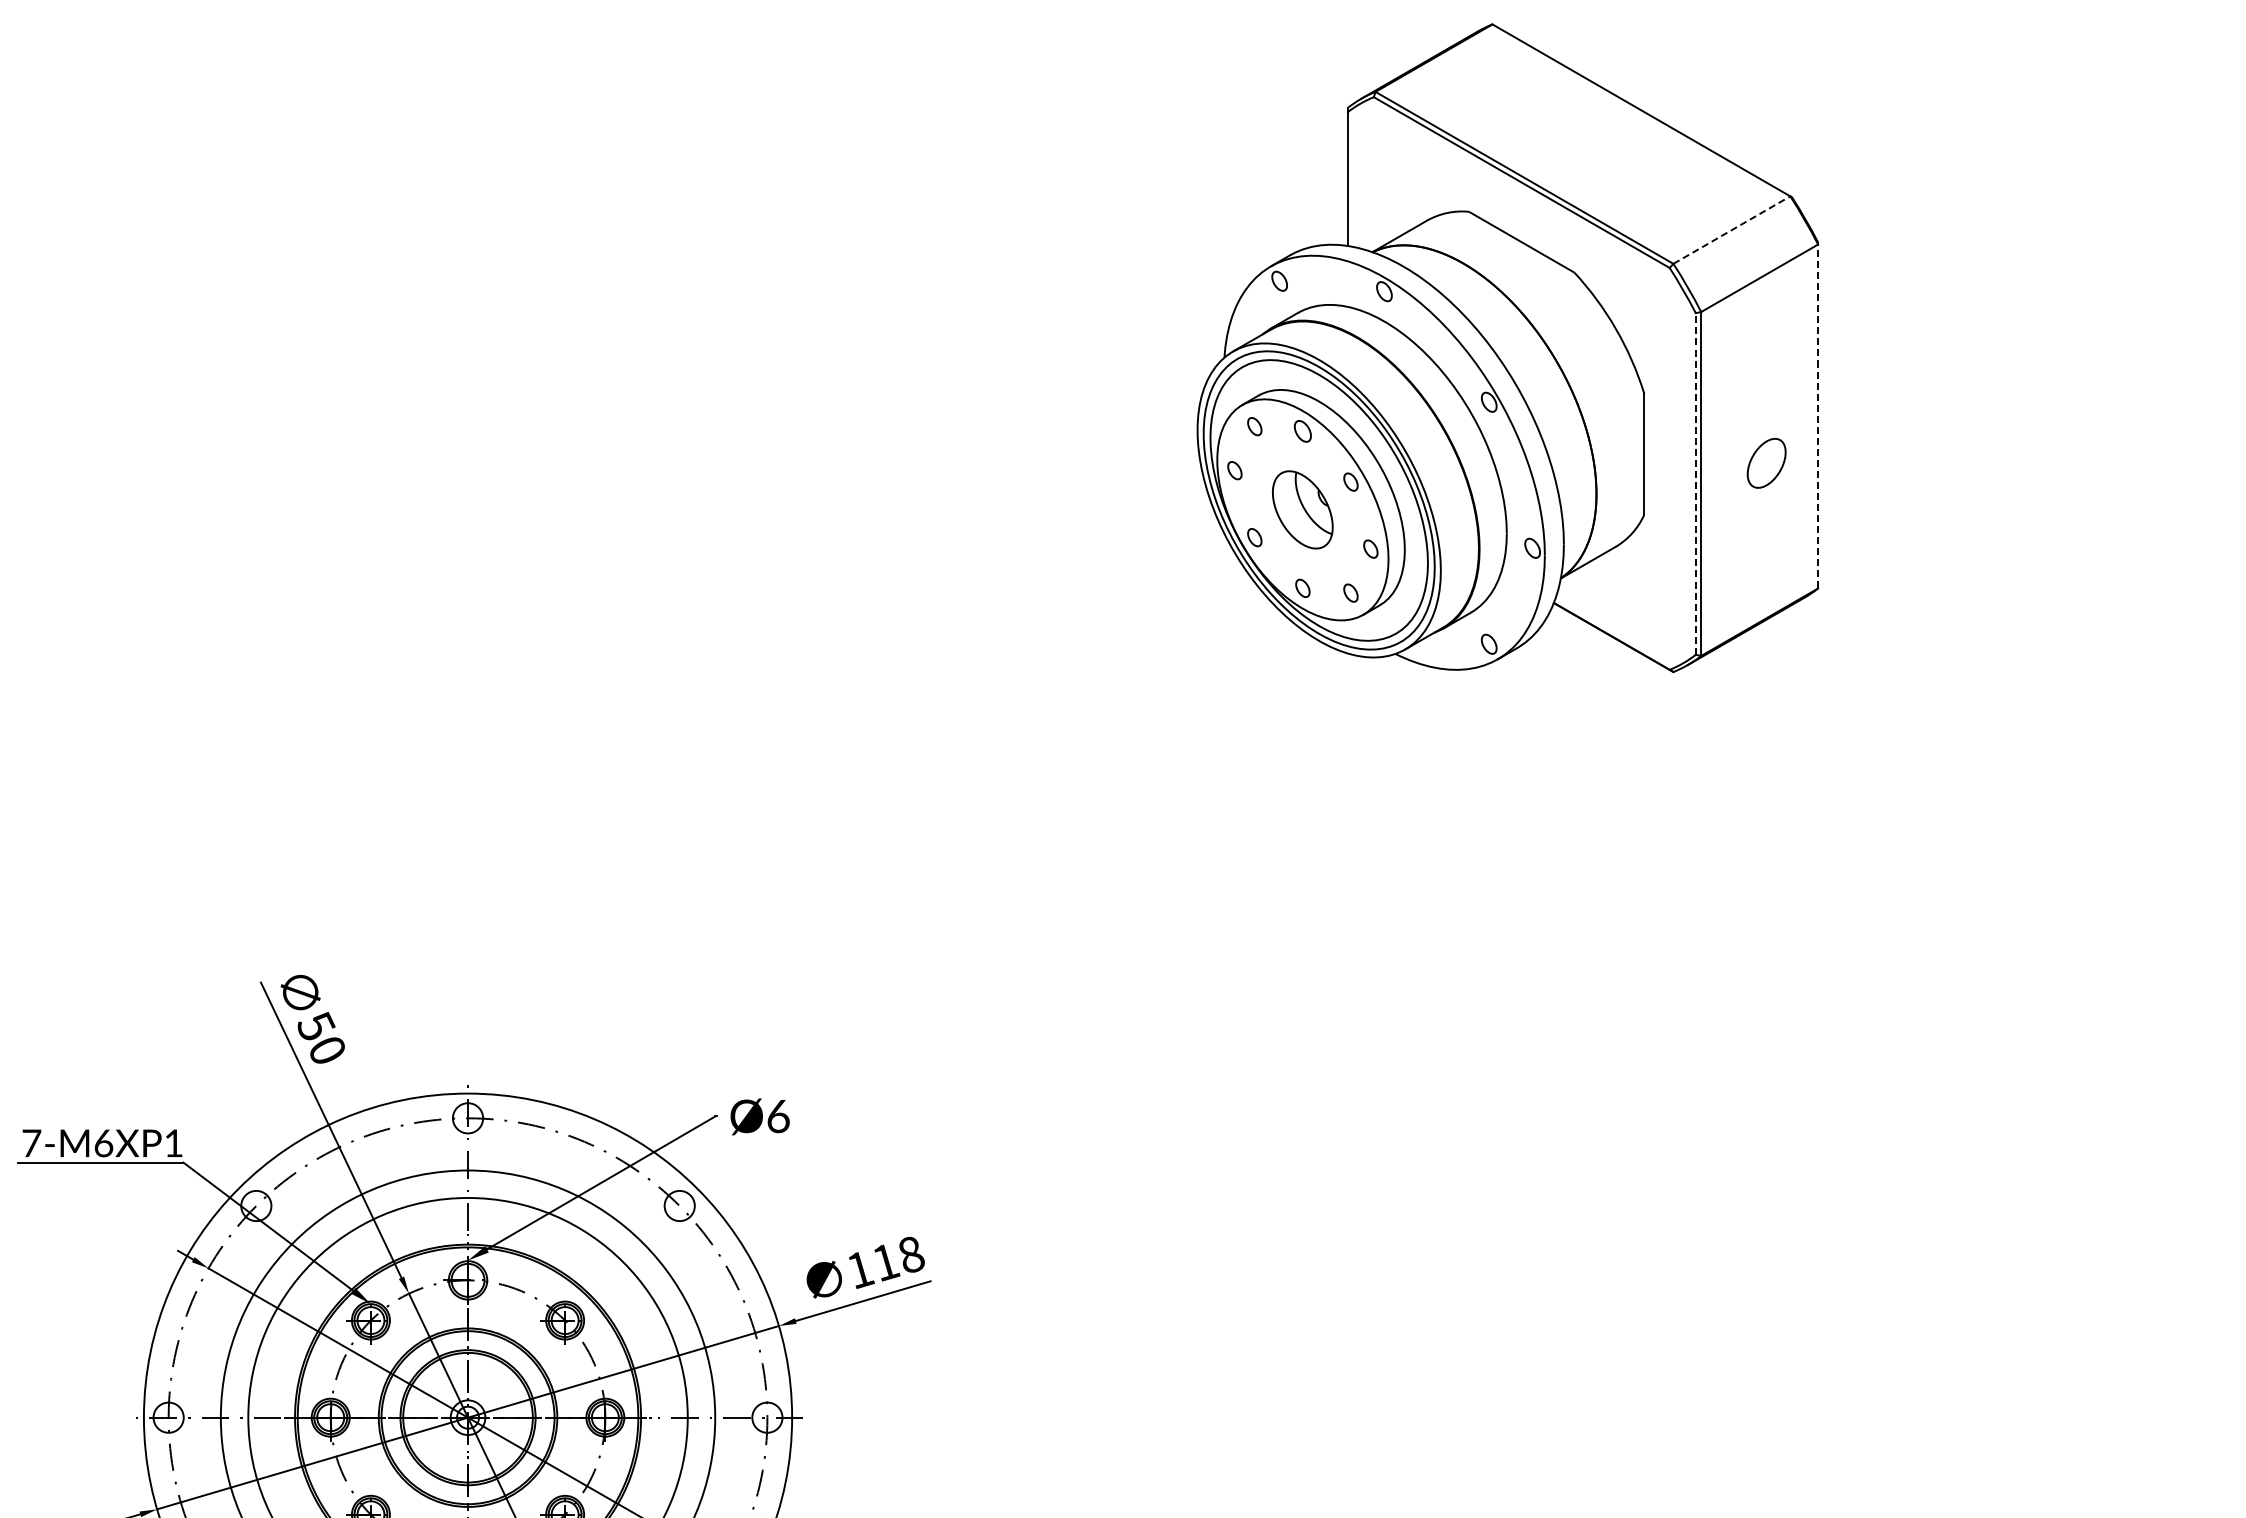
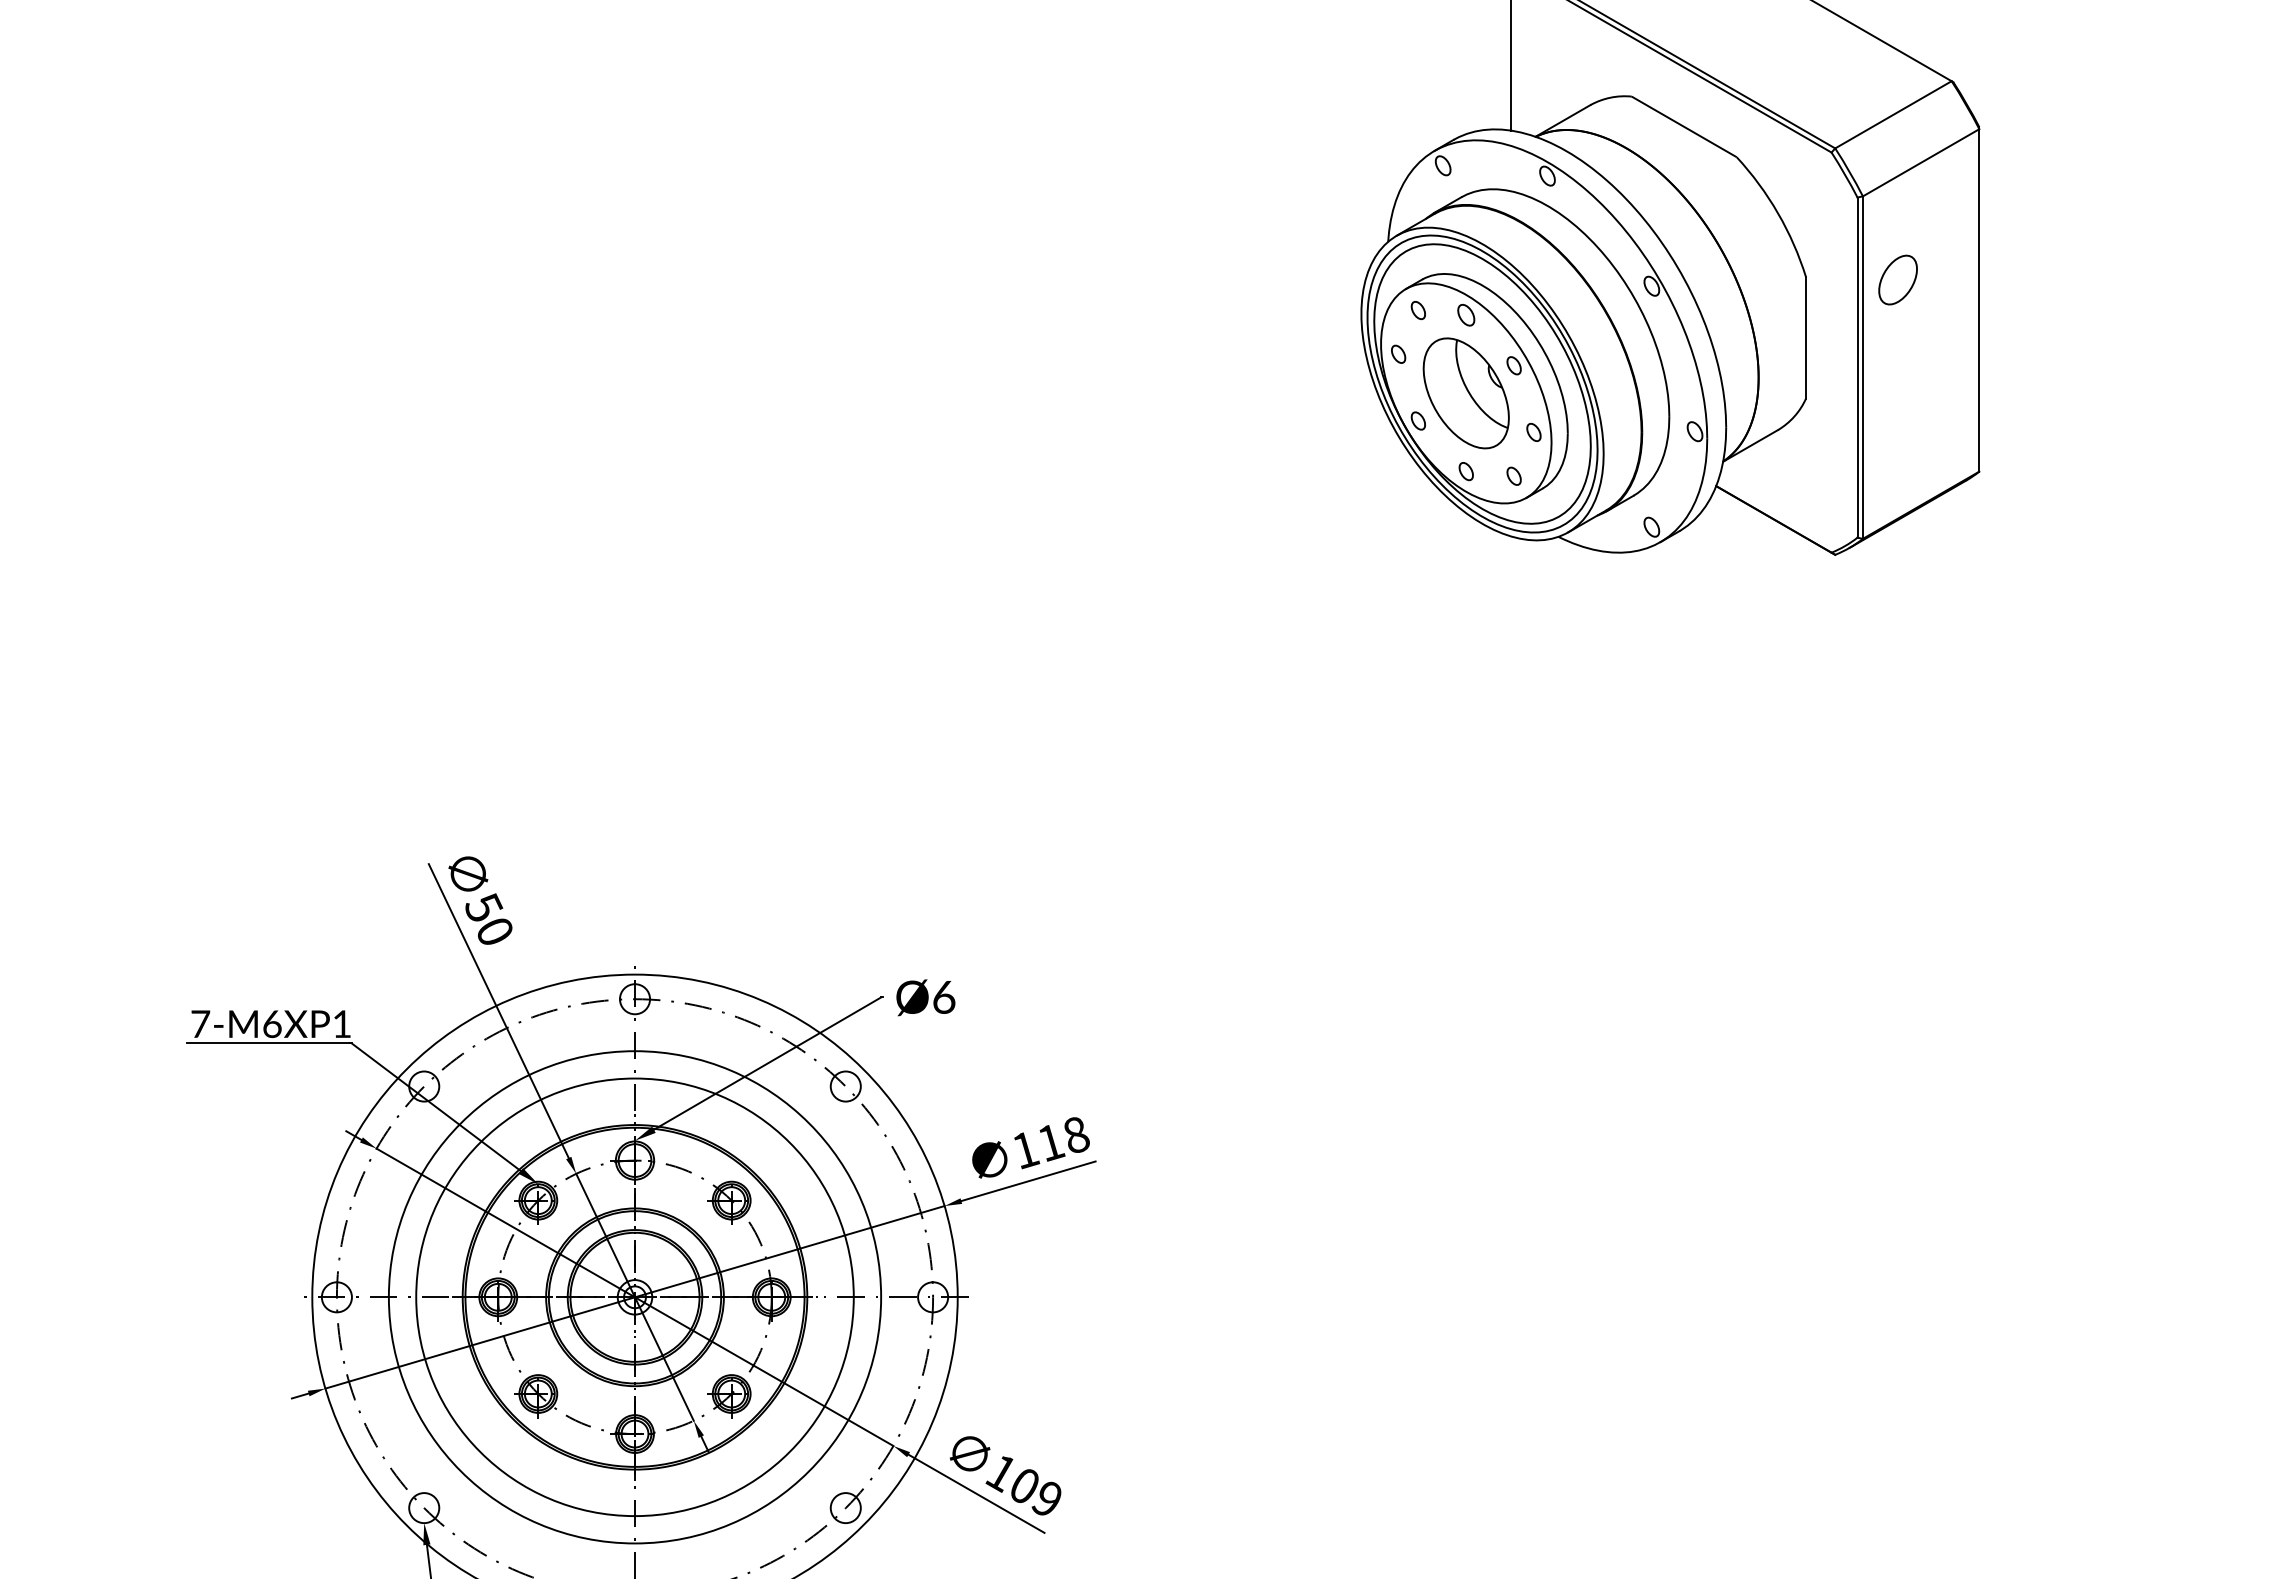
line: (1731, 229) -> (1893, 114), dashed -> solid
line: (1818, 415) -> (1979, 299), dashed -> solid
part: (1766, 462) -> (1897, 279), moved
line: (1695, 483) -> (1857, 367), dashed -> solid
part: (1302, 509) -> (1465, 393), size x1.43

